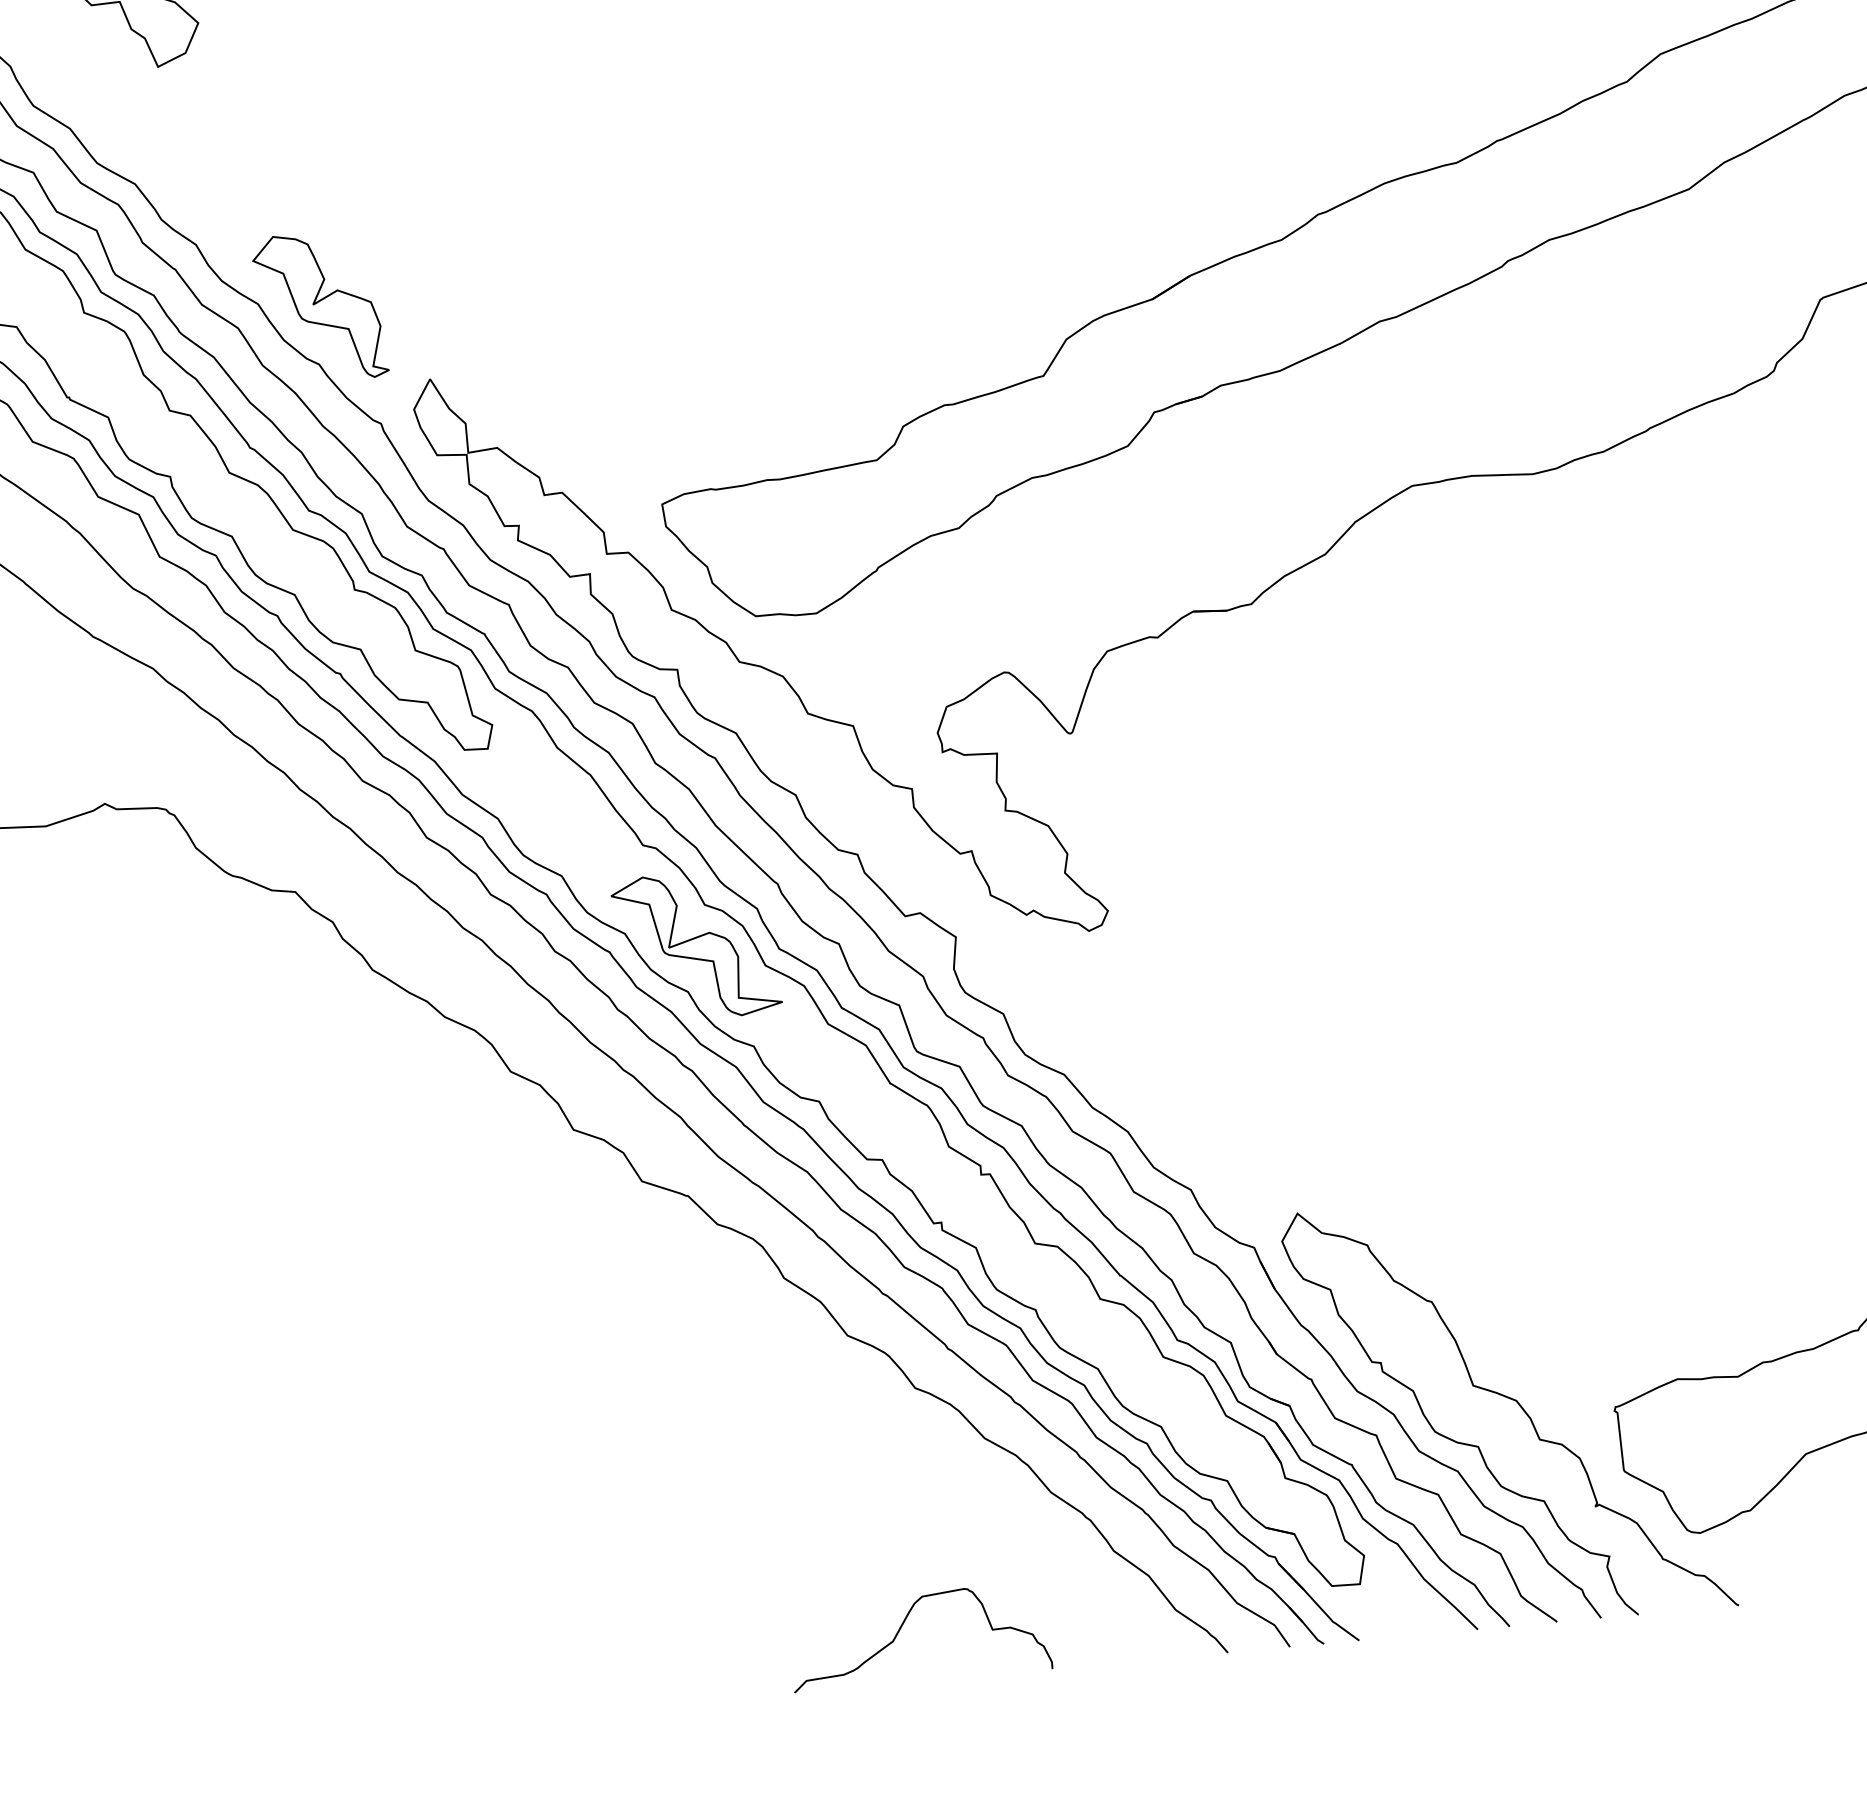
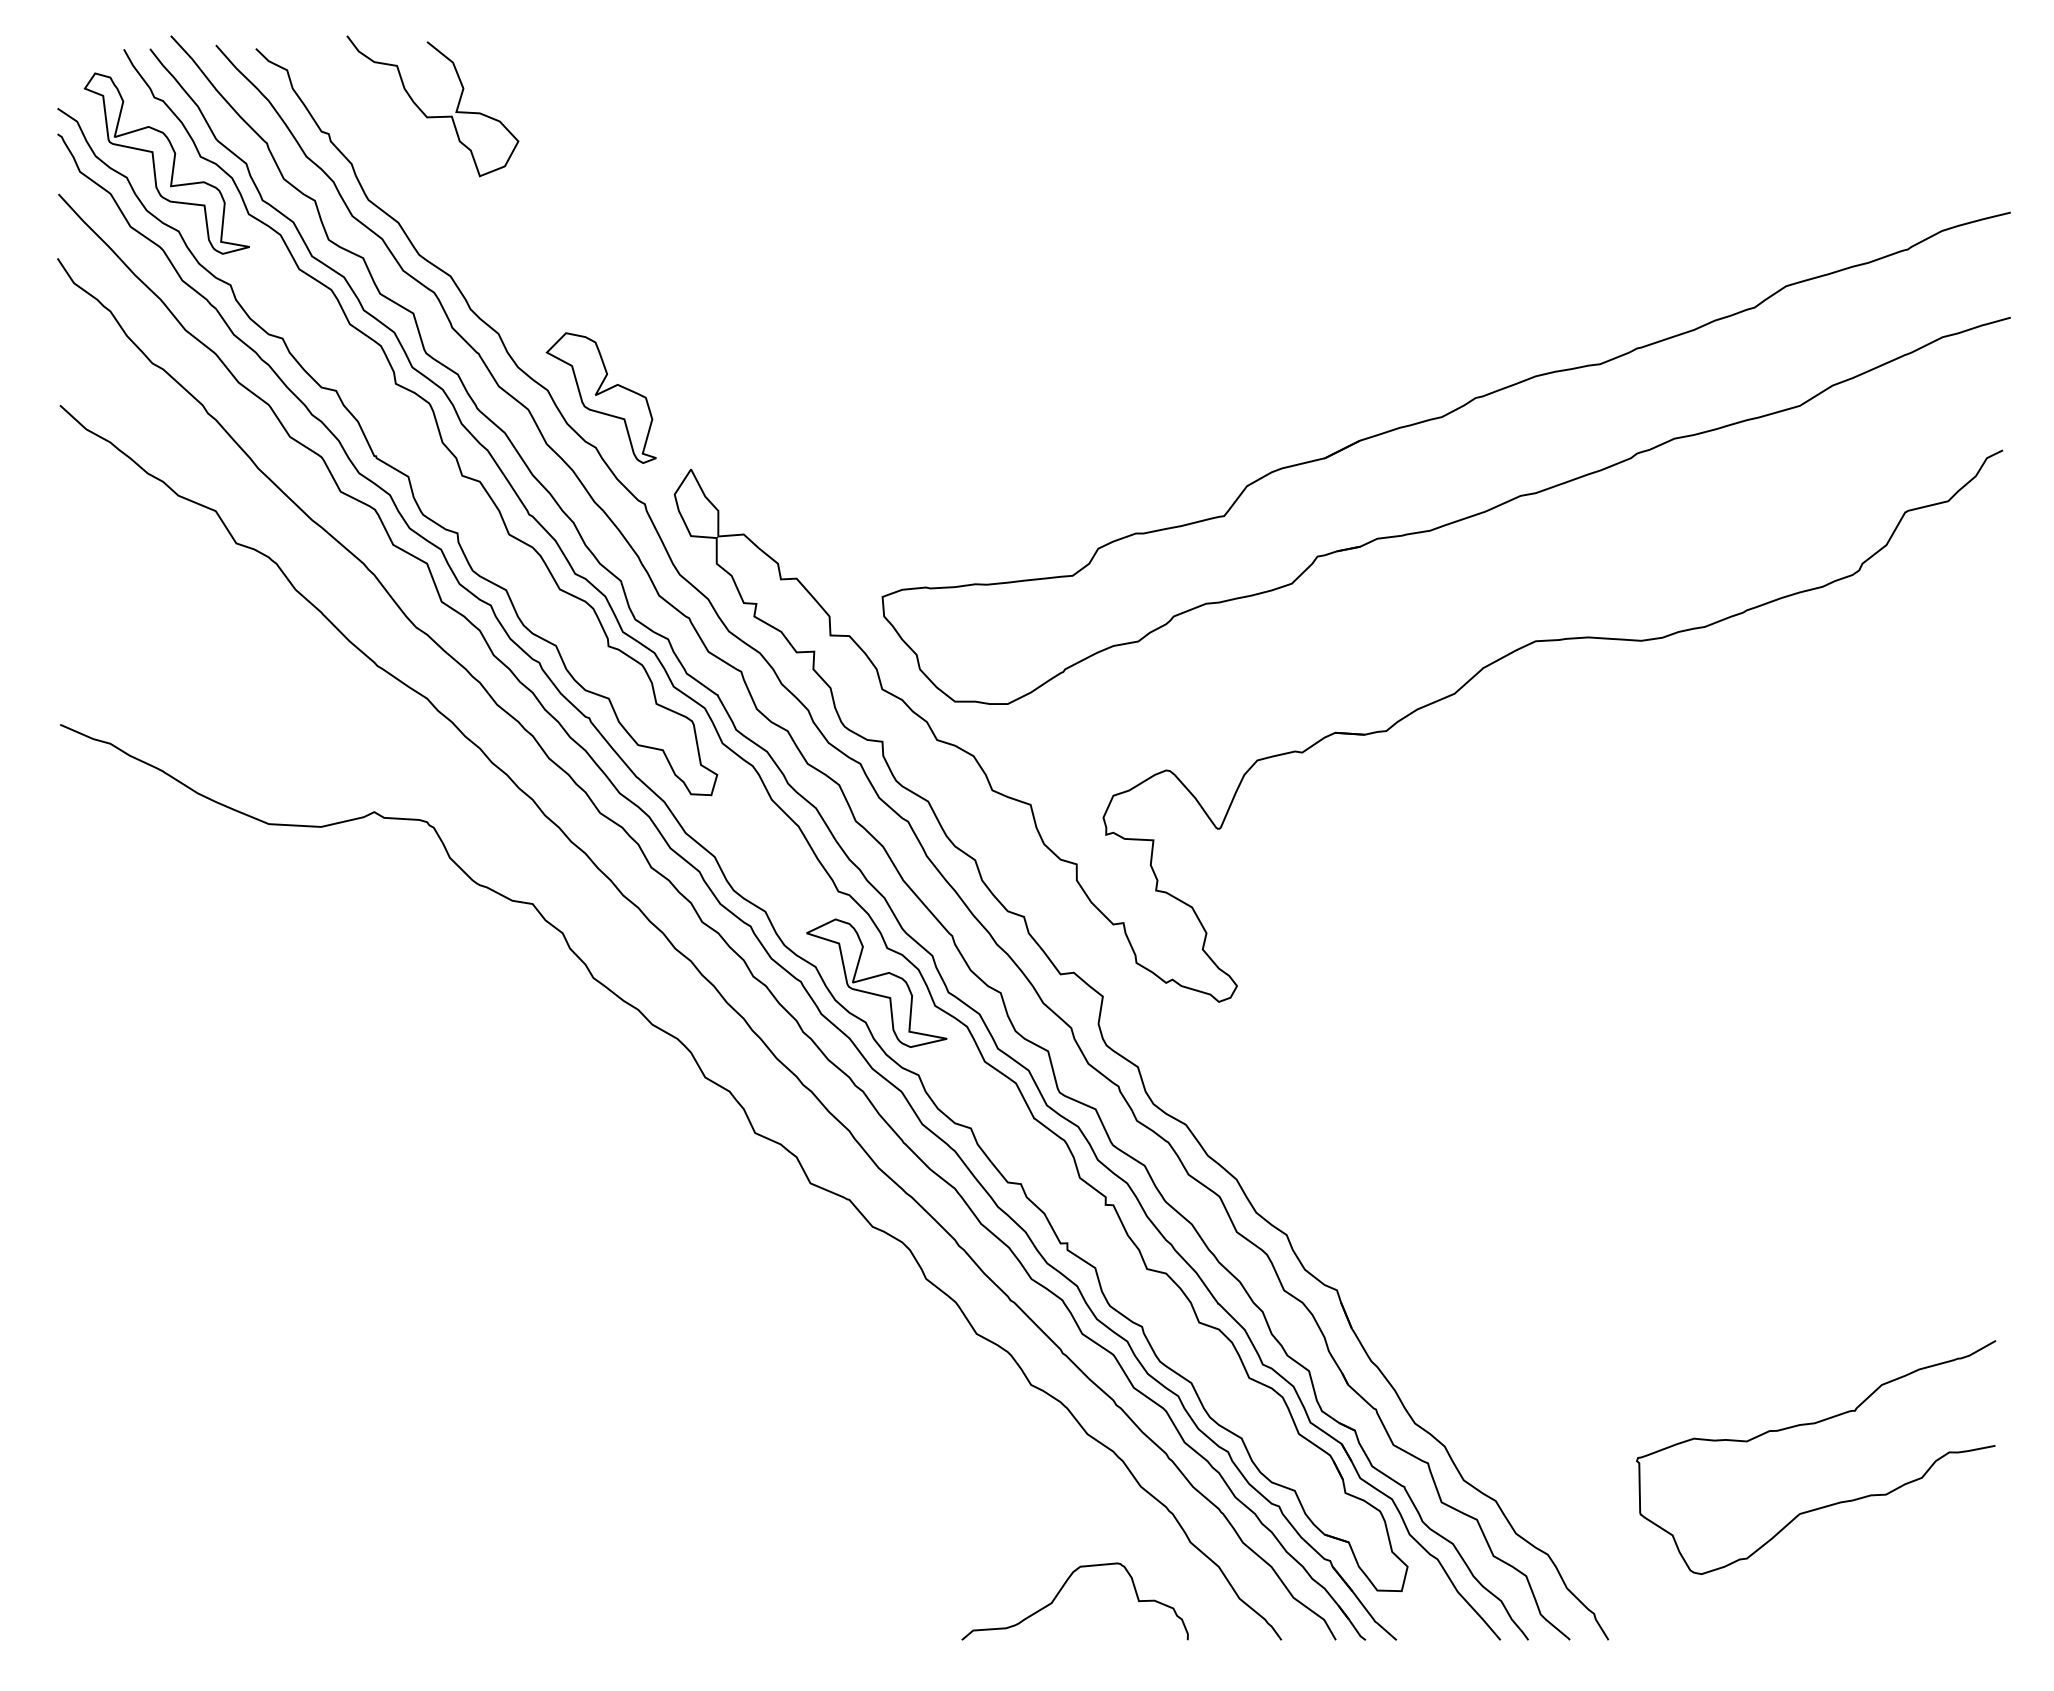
curve: (1511, 1400) -> (1548, 1443), removed
curve: (901, 1629) -> (1059, 1593), moved

